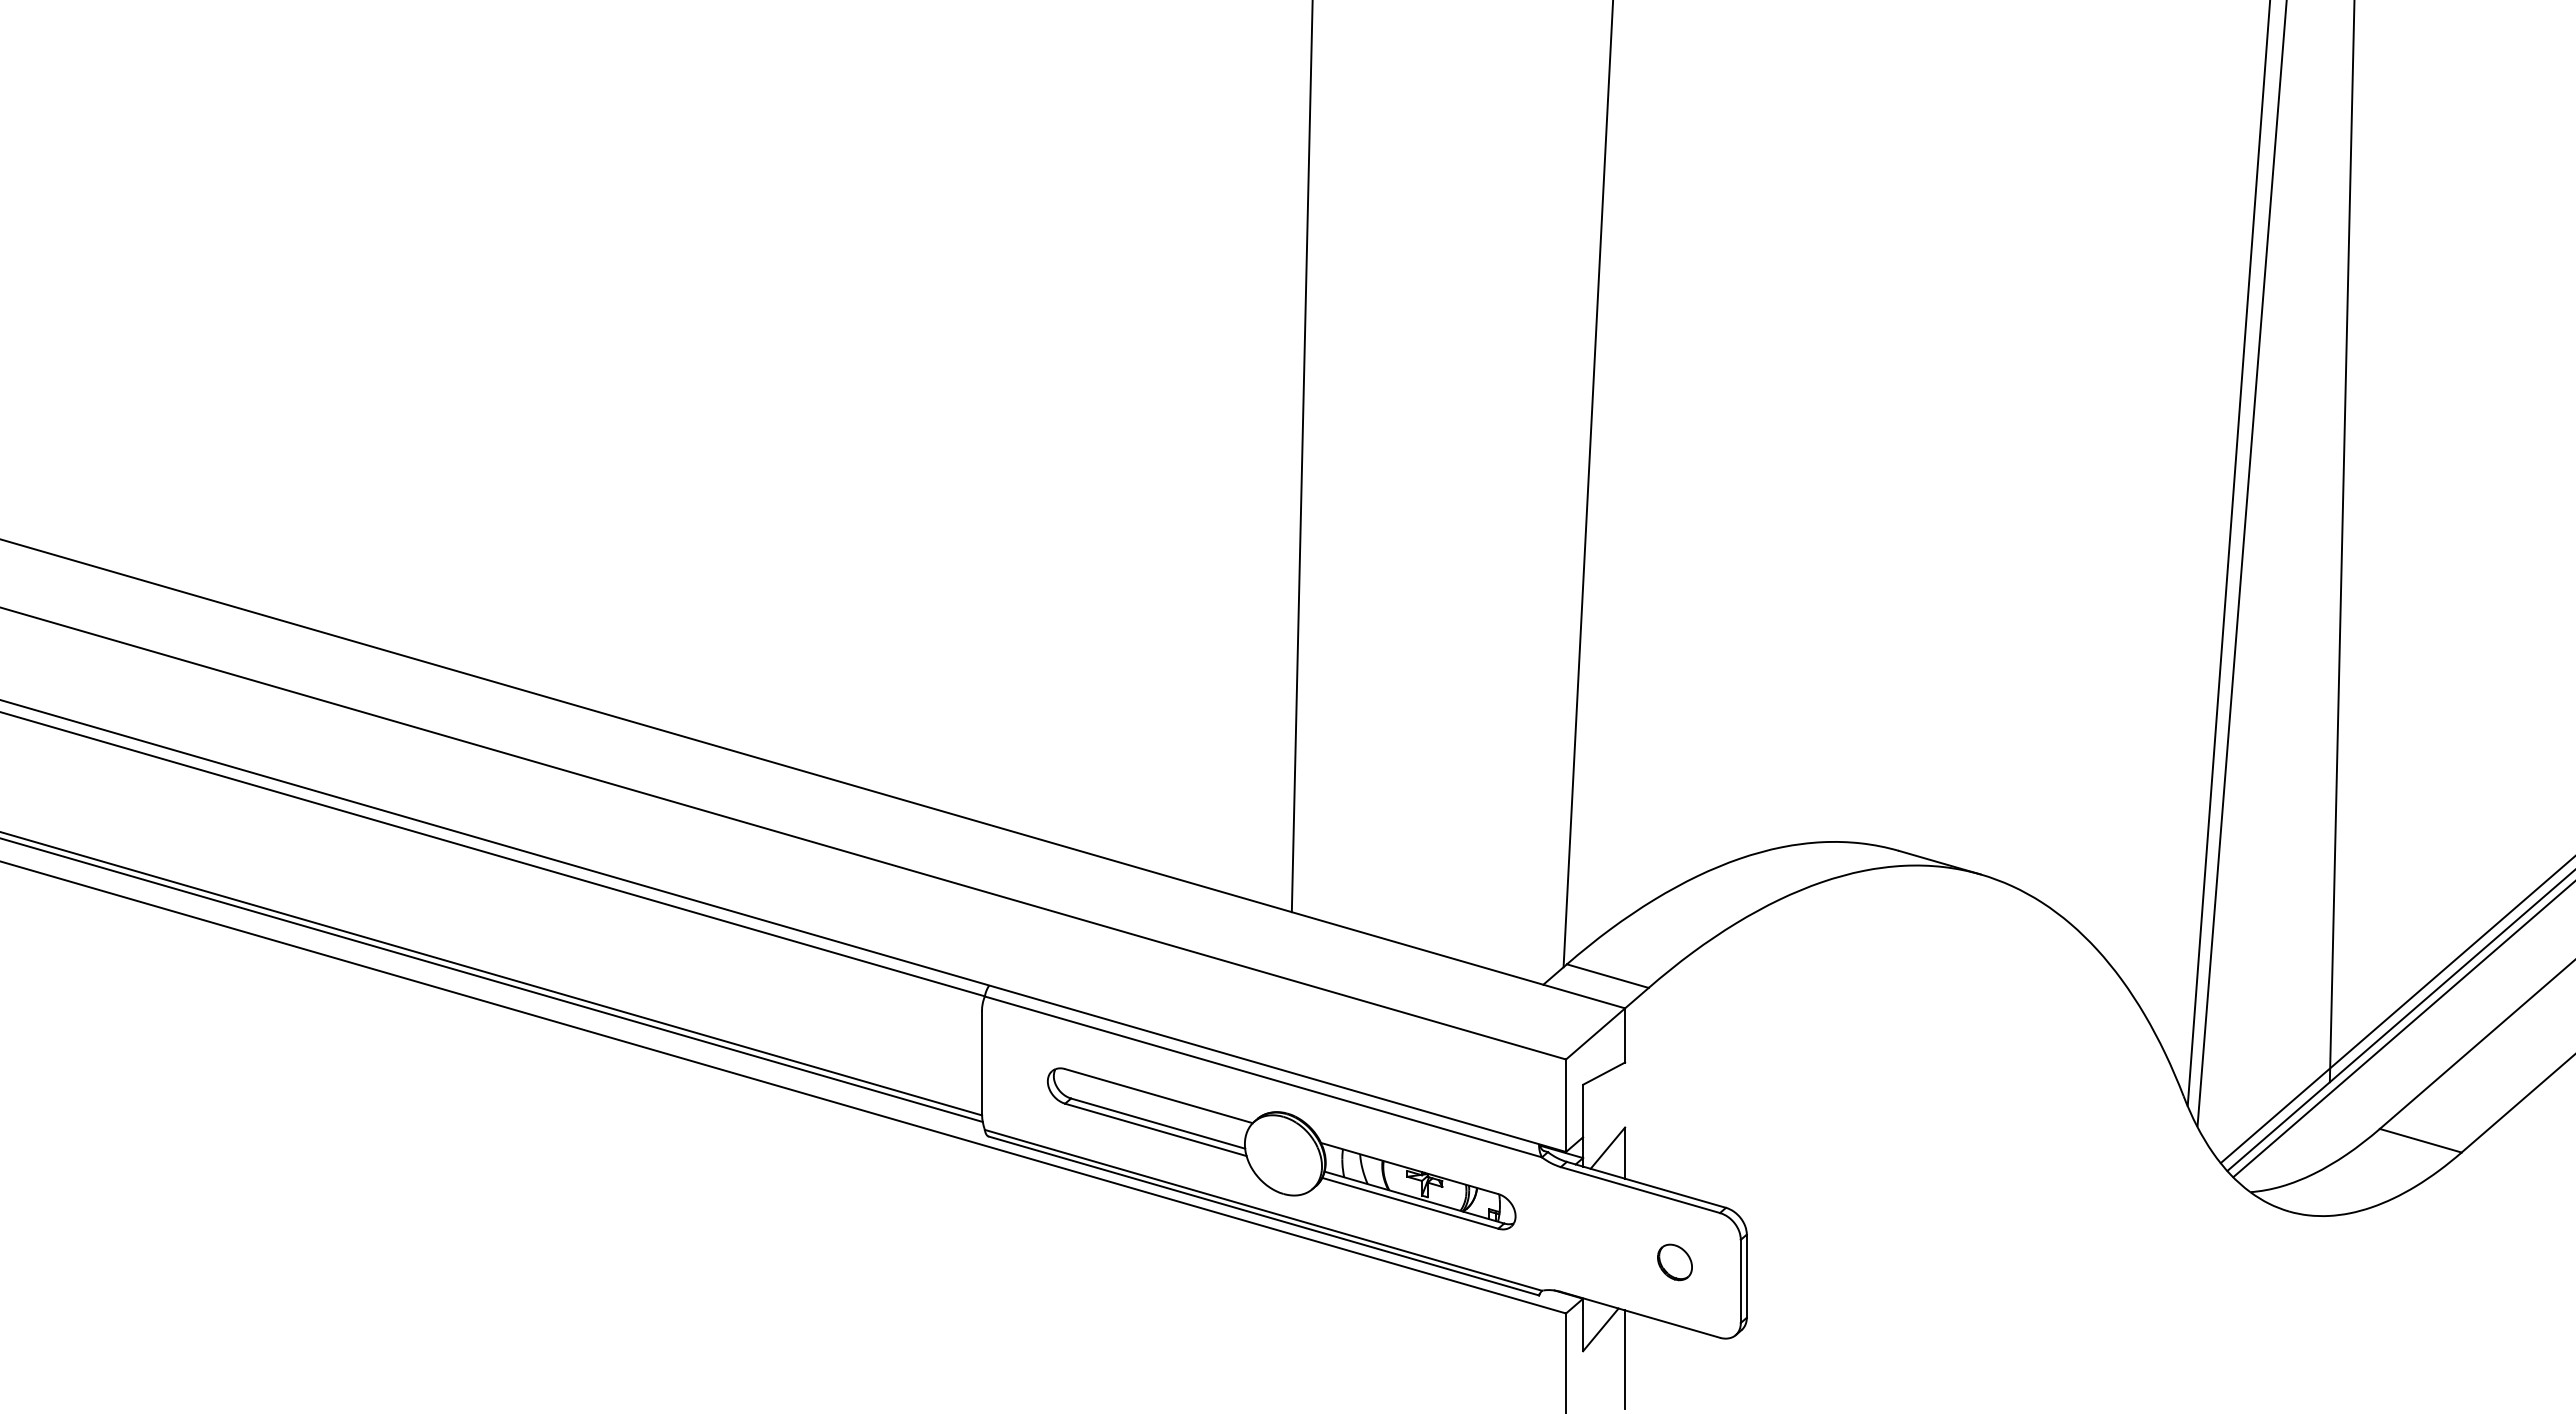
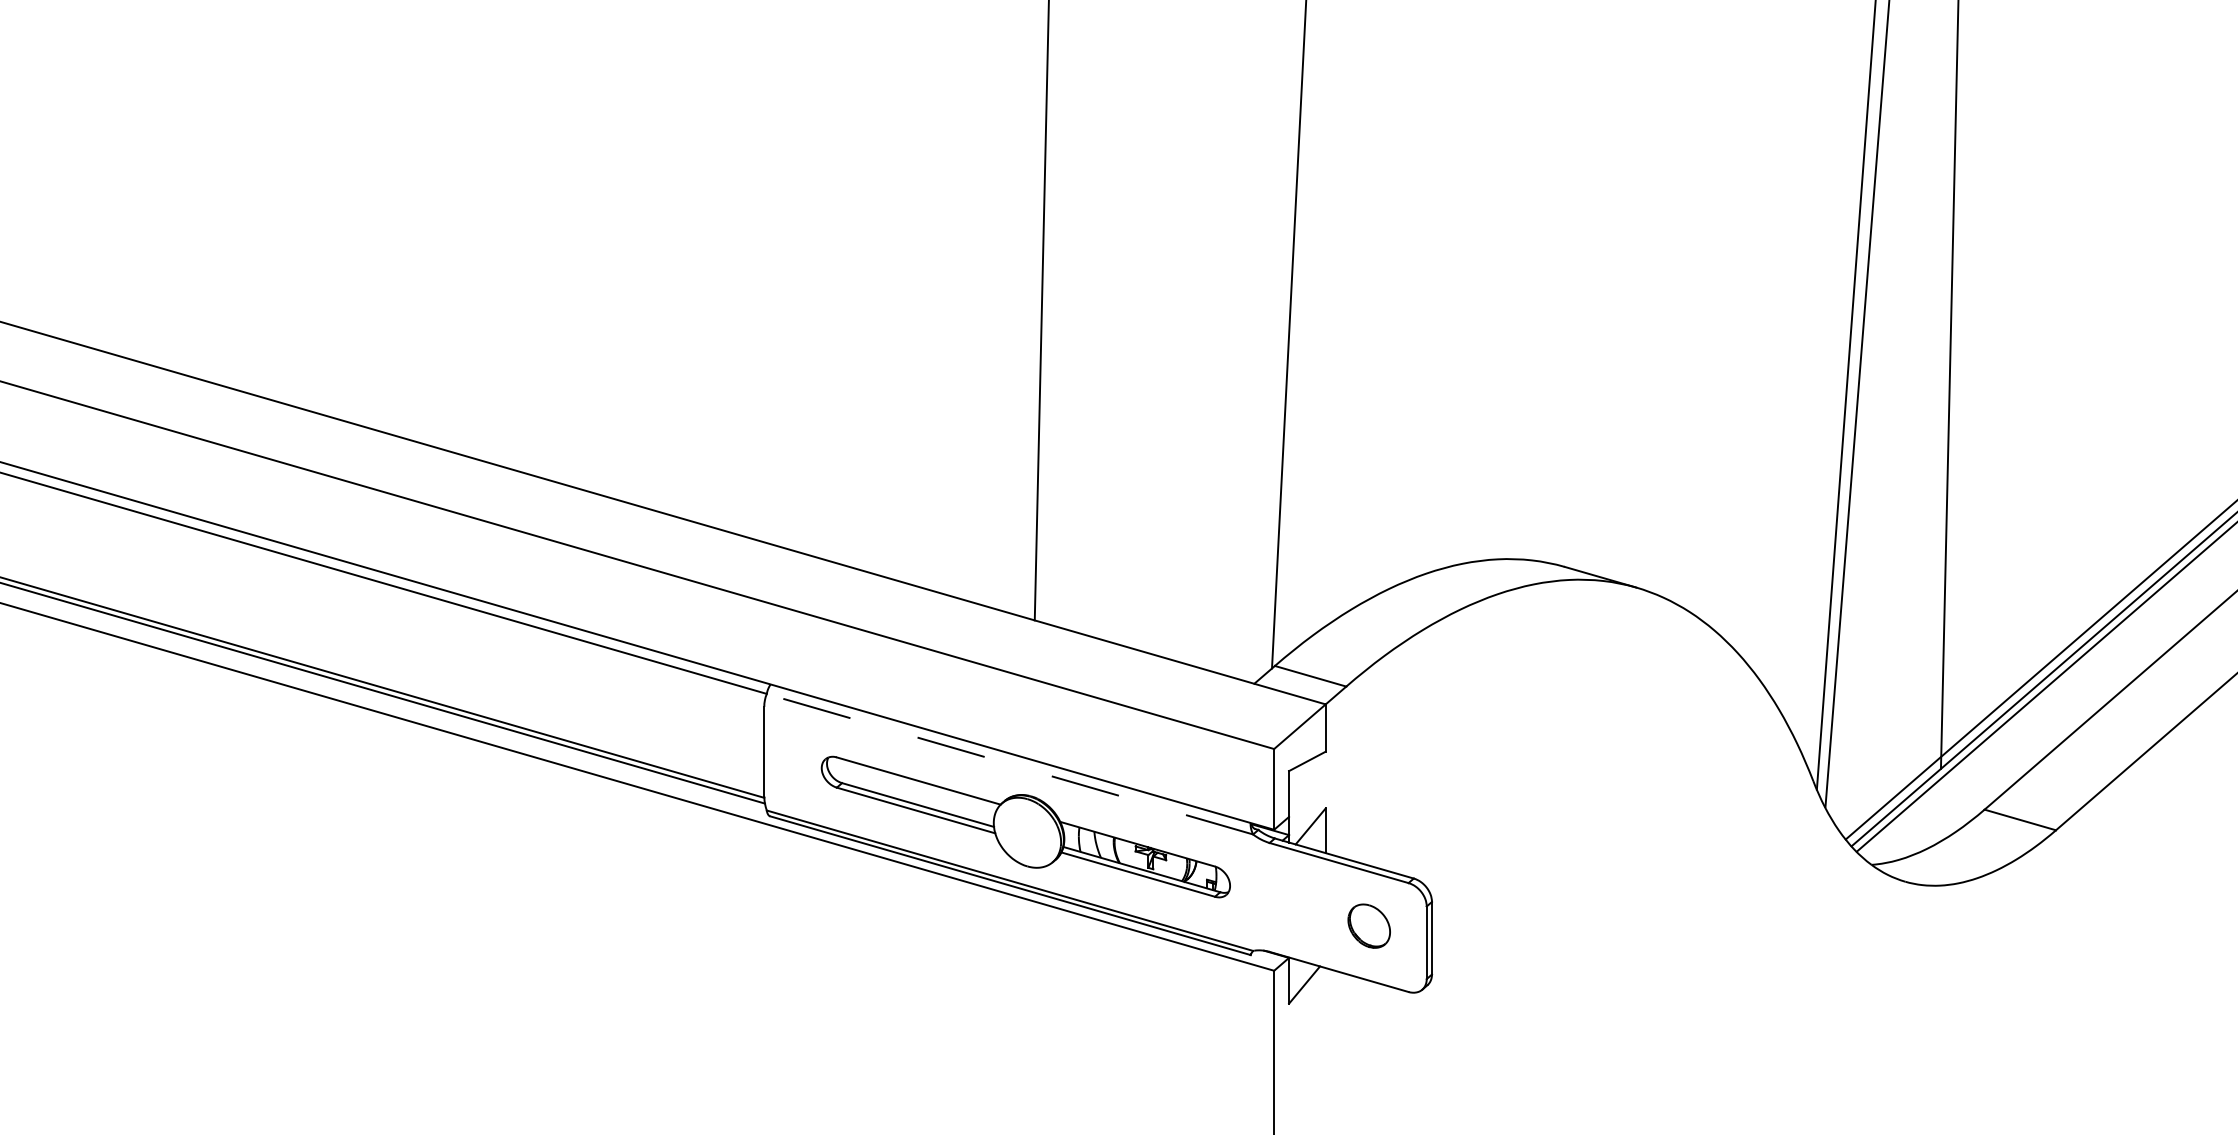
line: (1263, 1076) -> (1010, 763), solid -> dashed
part: (1674, 1262) -> (1368, 926), size x1.4
line: (1625, 1359) -> (1326, 1010), removed

